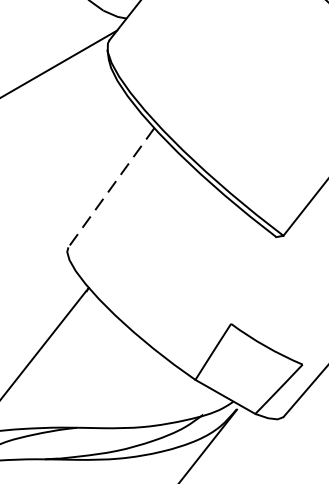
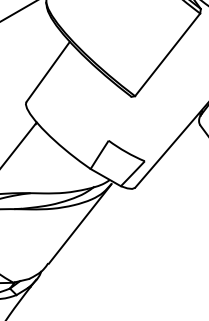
line: (110, 188) -> (47, 72), dashed -> solid

